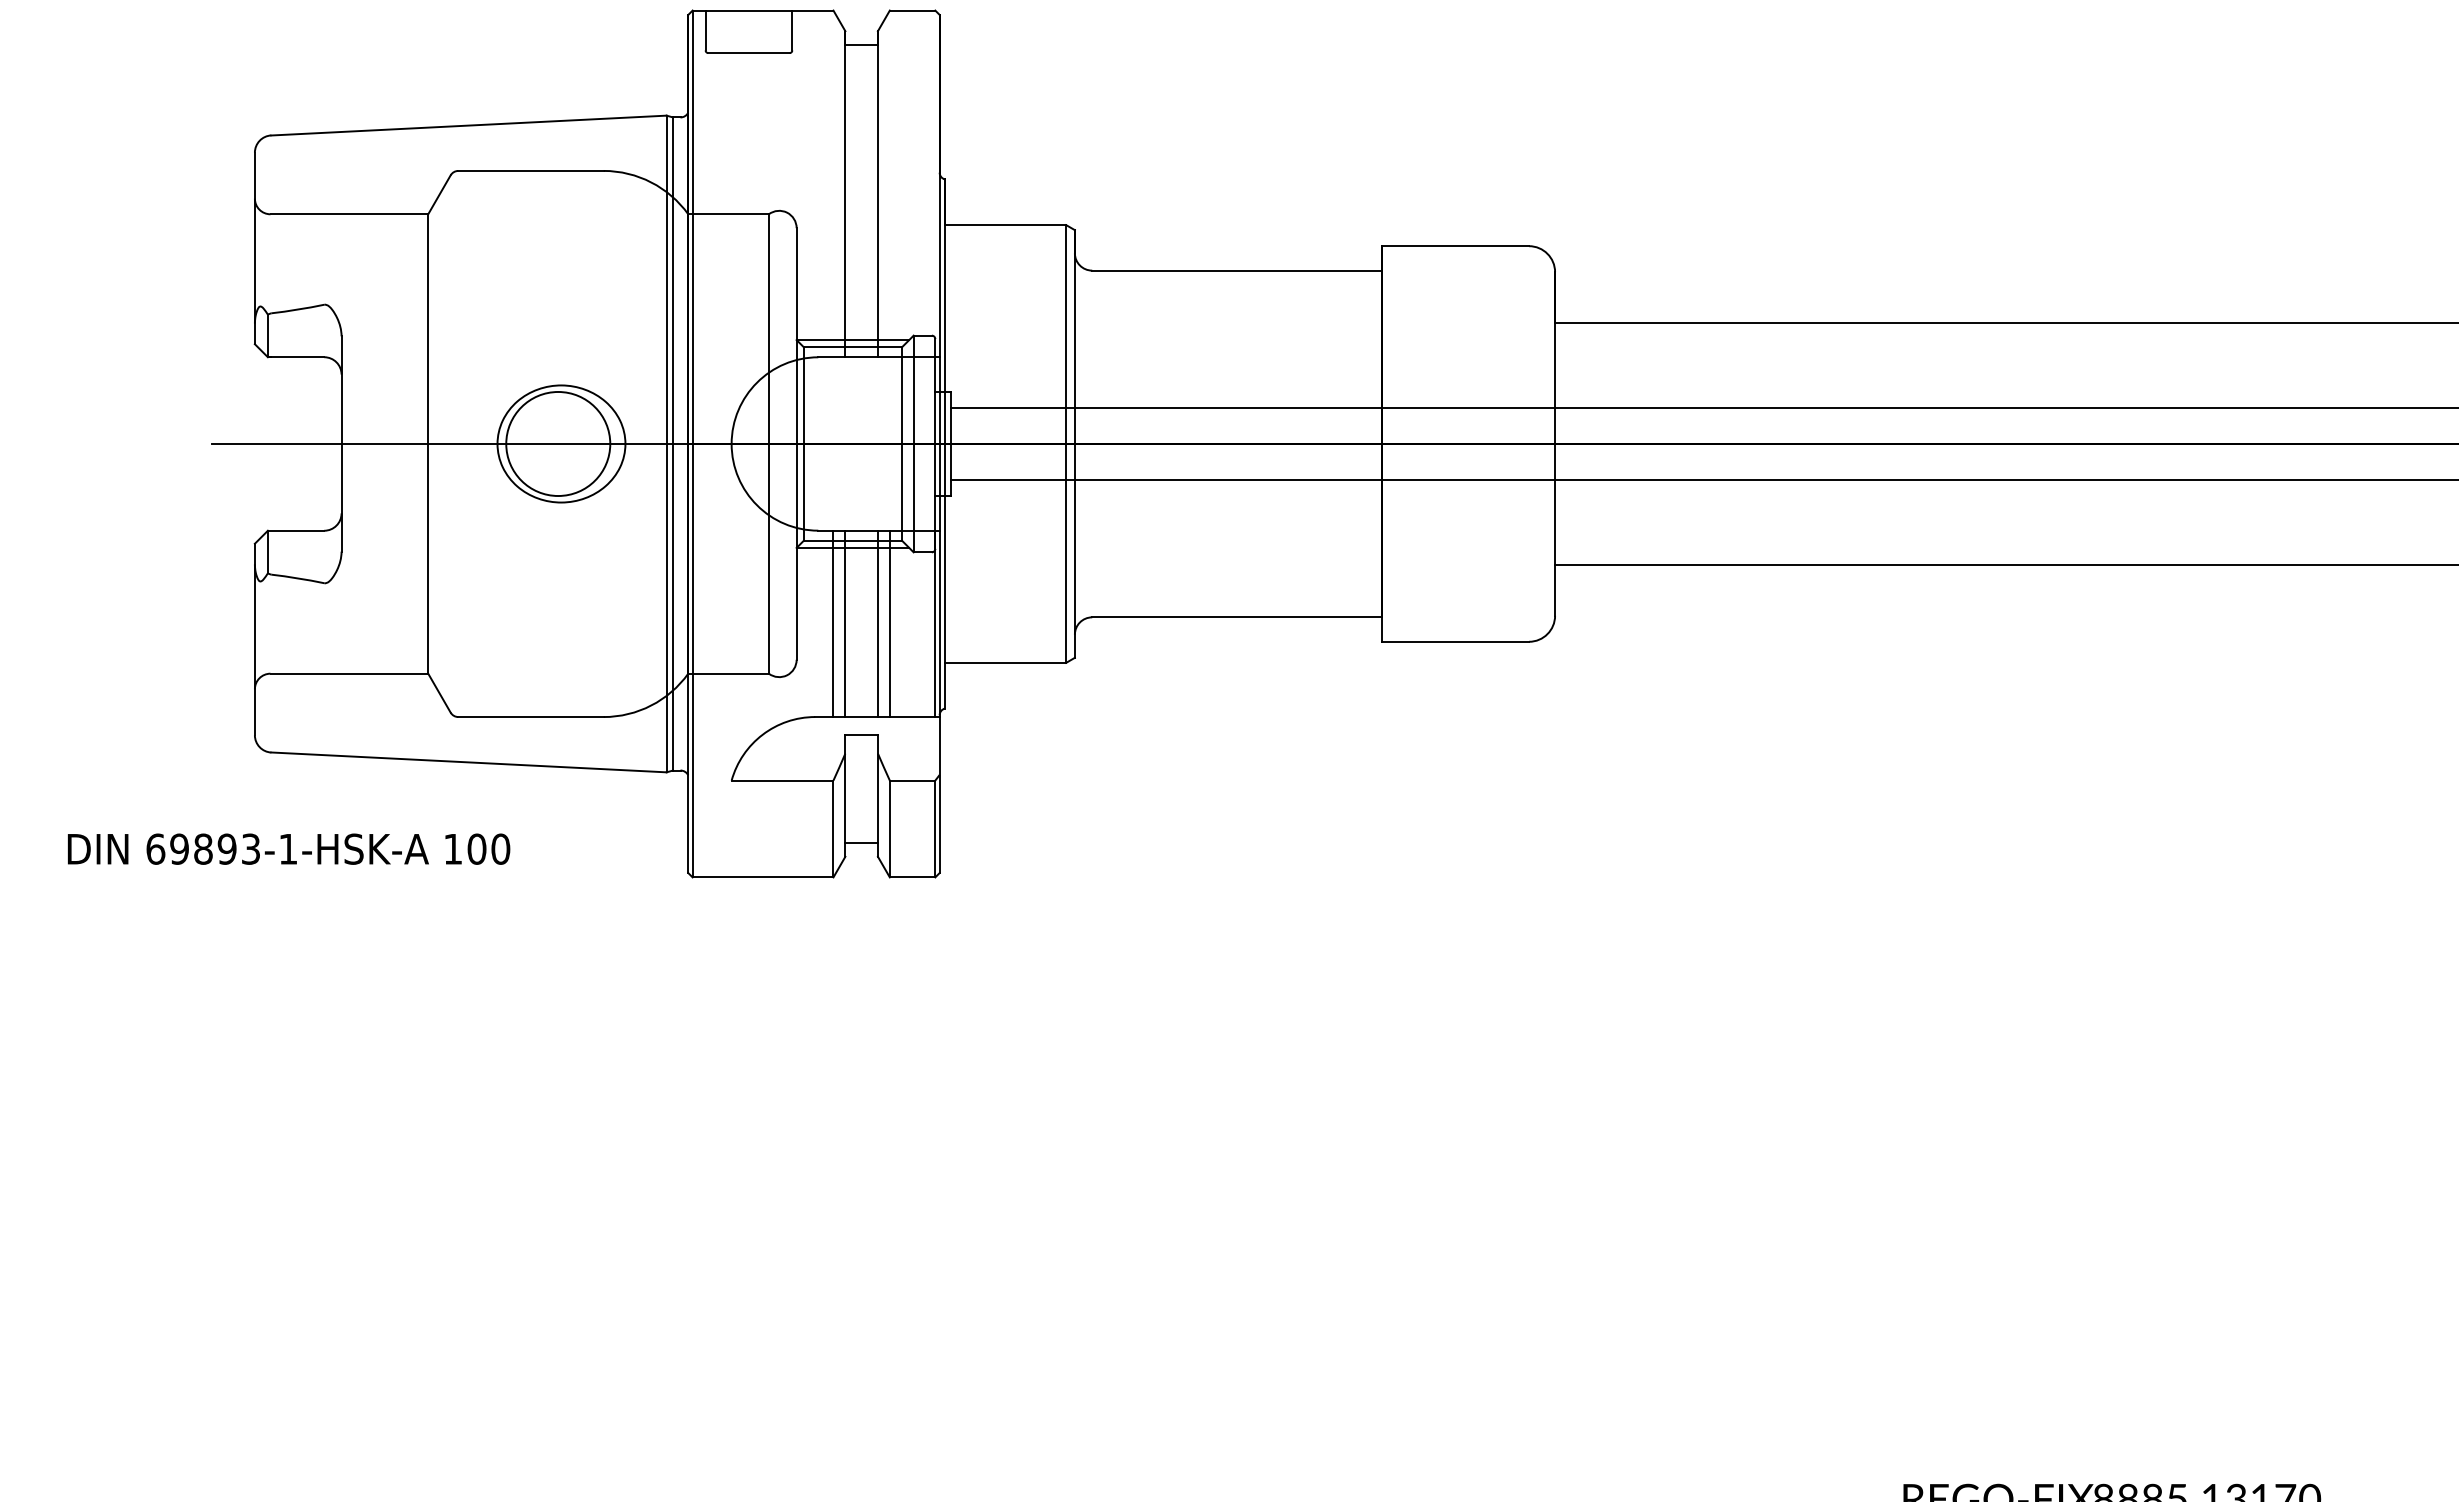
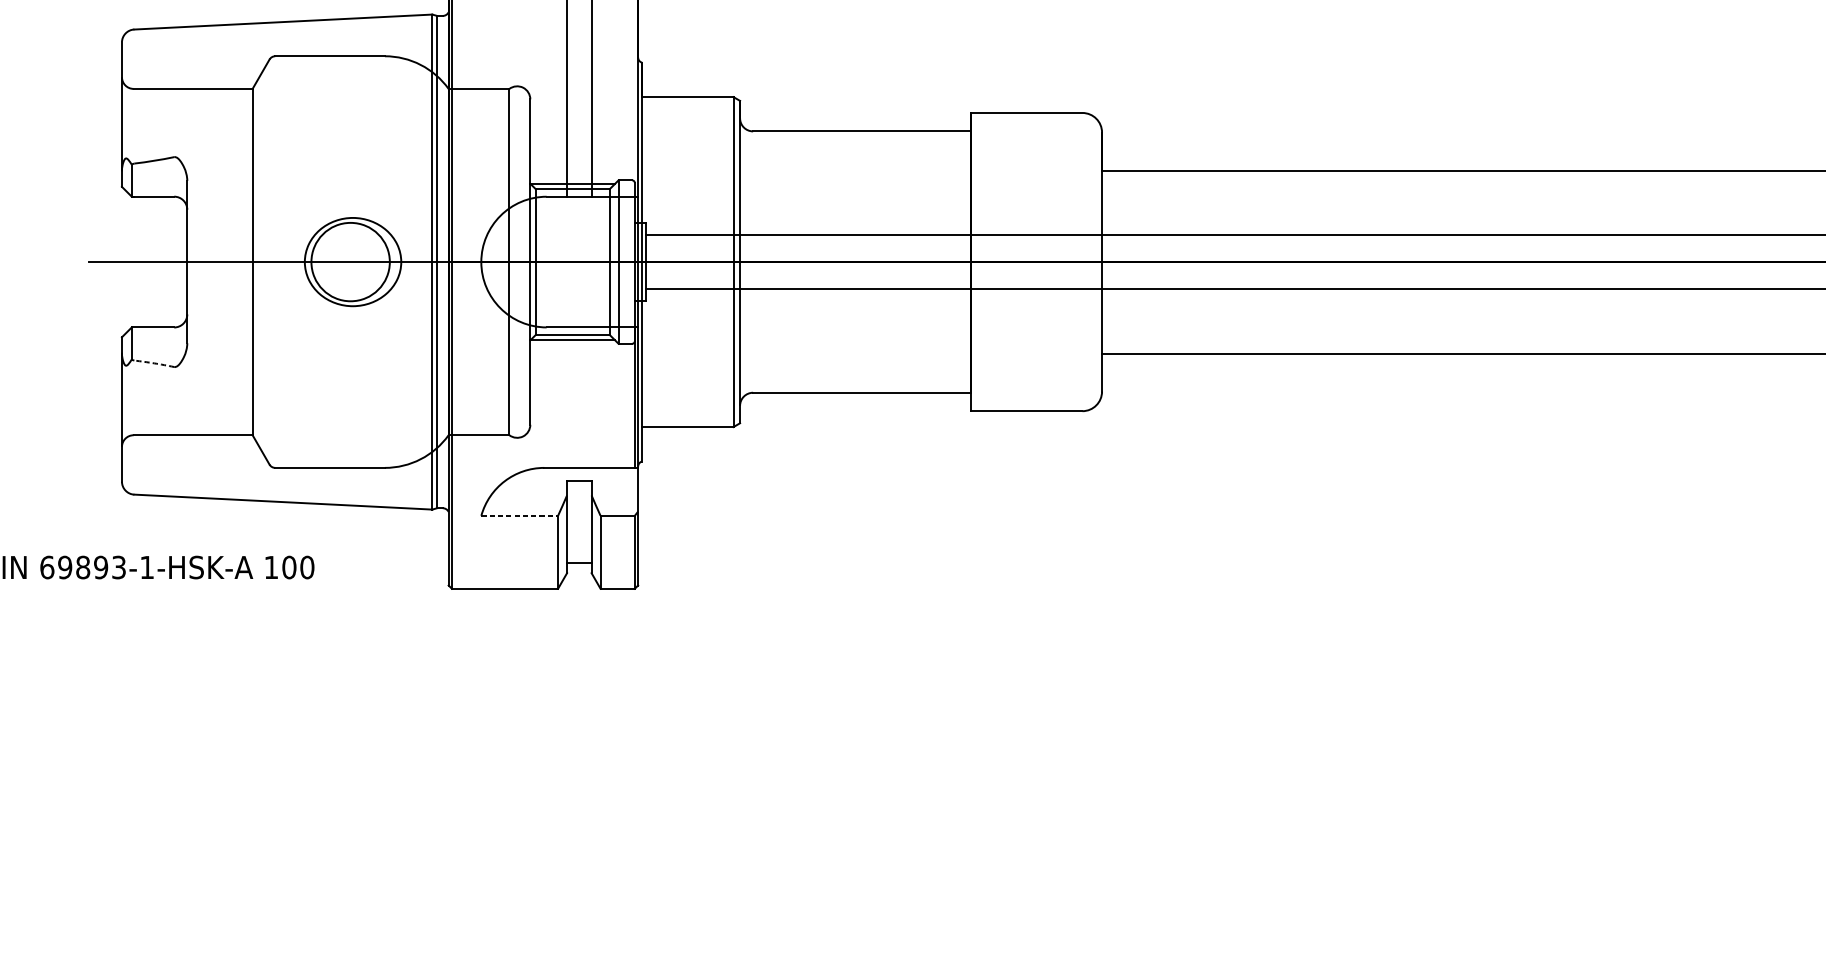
arc: (297, 578) -> (154, 363), solid -> dashed
line: (833, 623) -> (558, 397), removed
line: (845, 623) -> (567, 397), removed
line: (877, 623) -> (591, 397), removed
line: (889, 623) -> (600, 397), removed
line: (782, 780) -> (519, 515), solid -> dashed

